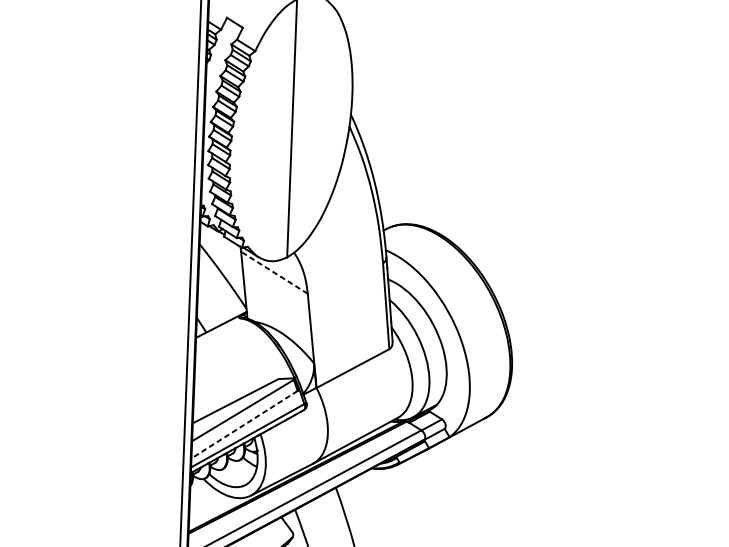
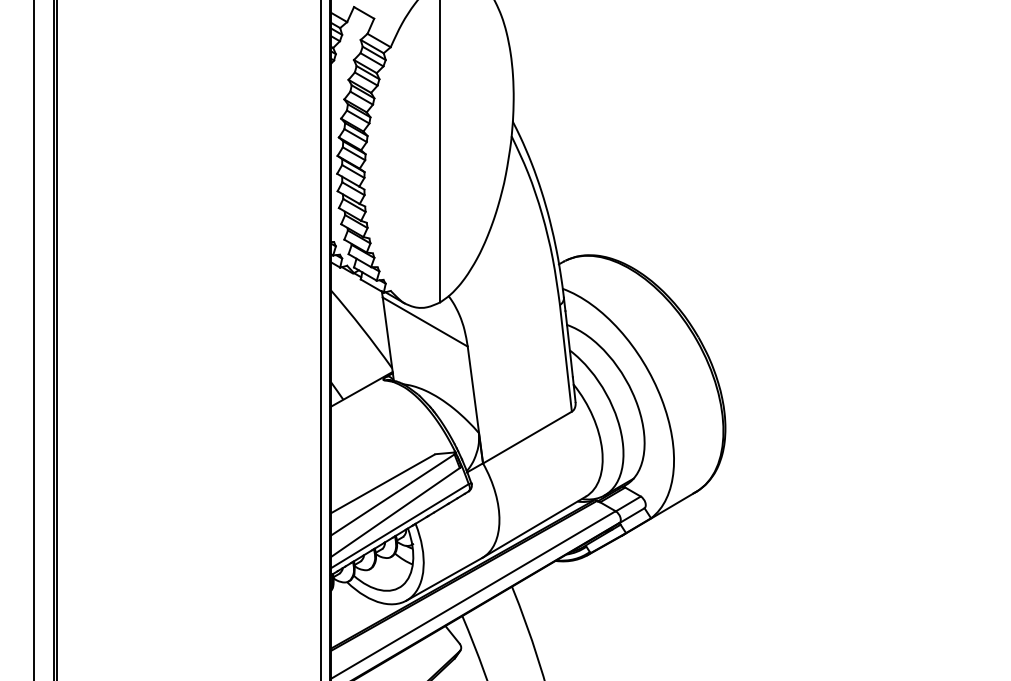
line: (273, 272) -> (424, 321), dashed -> solid
line: (243, 424) -> (394, 512), dashed -> solid

